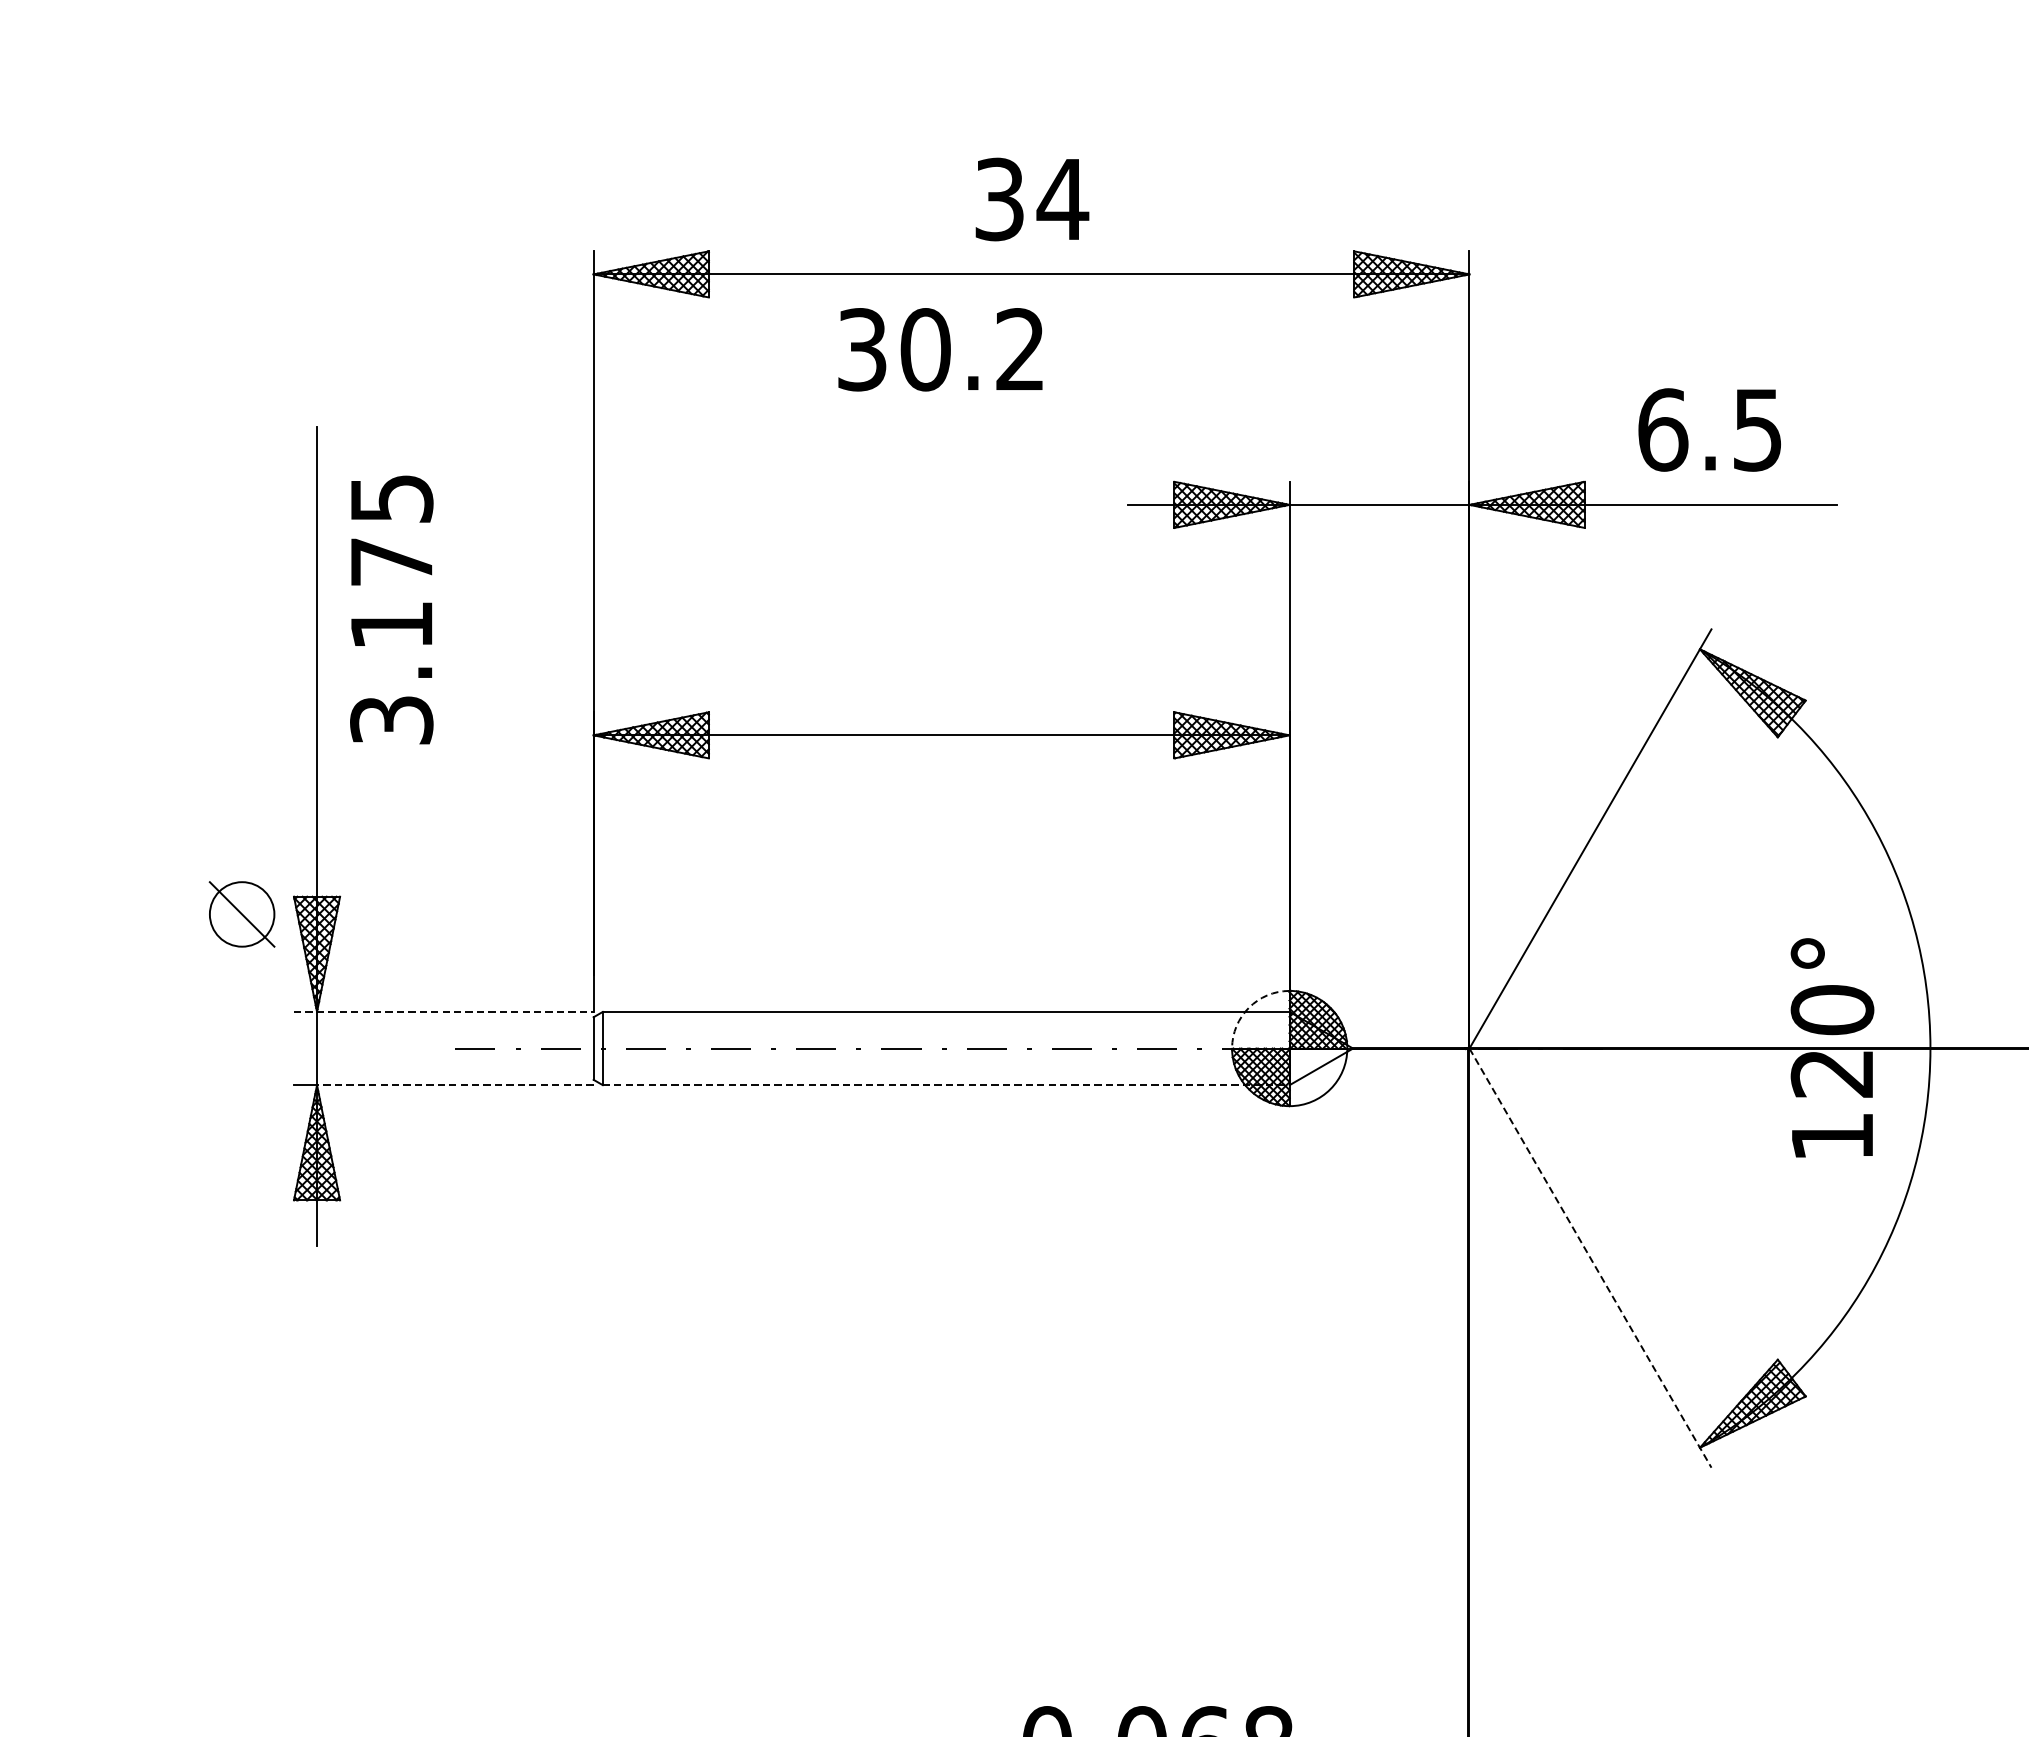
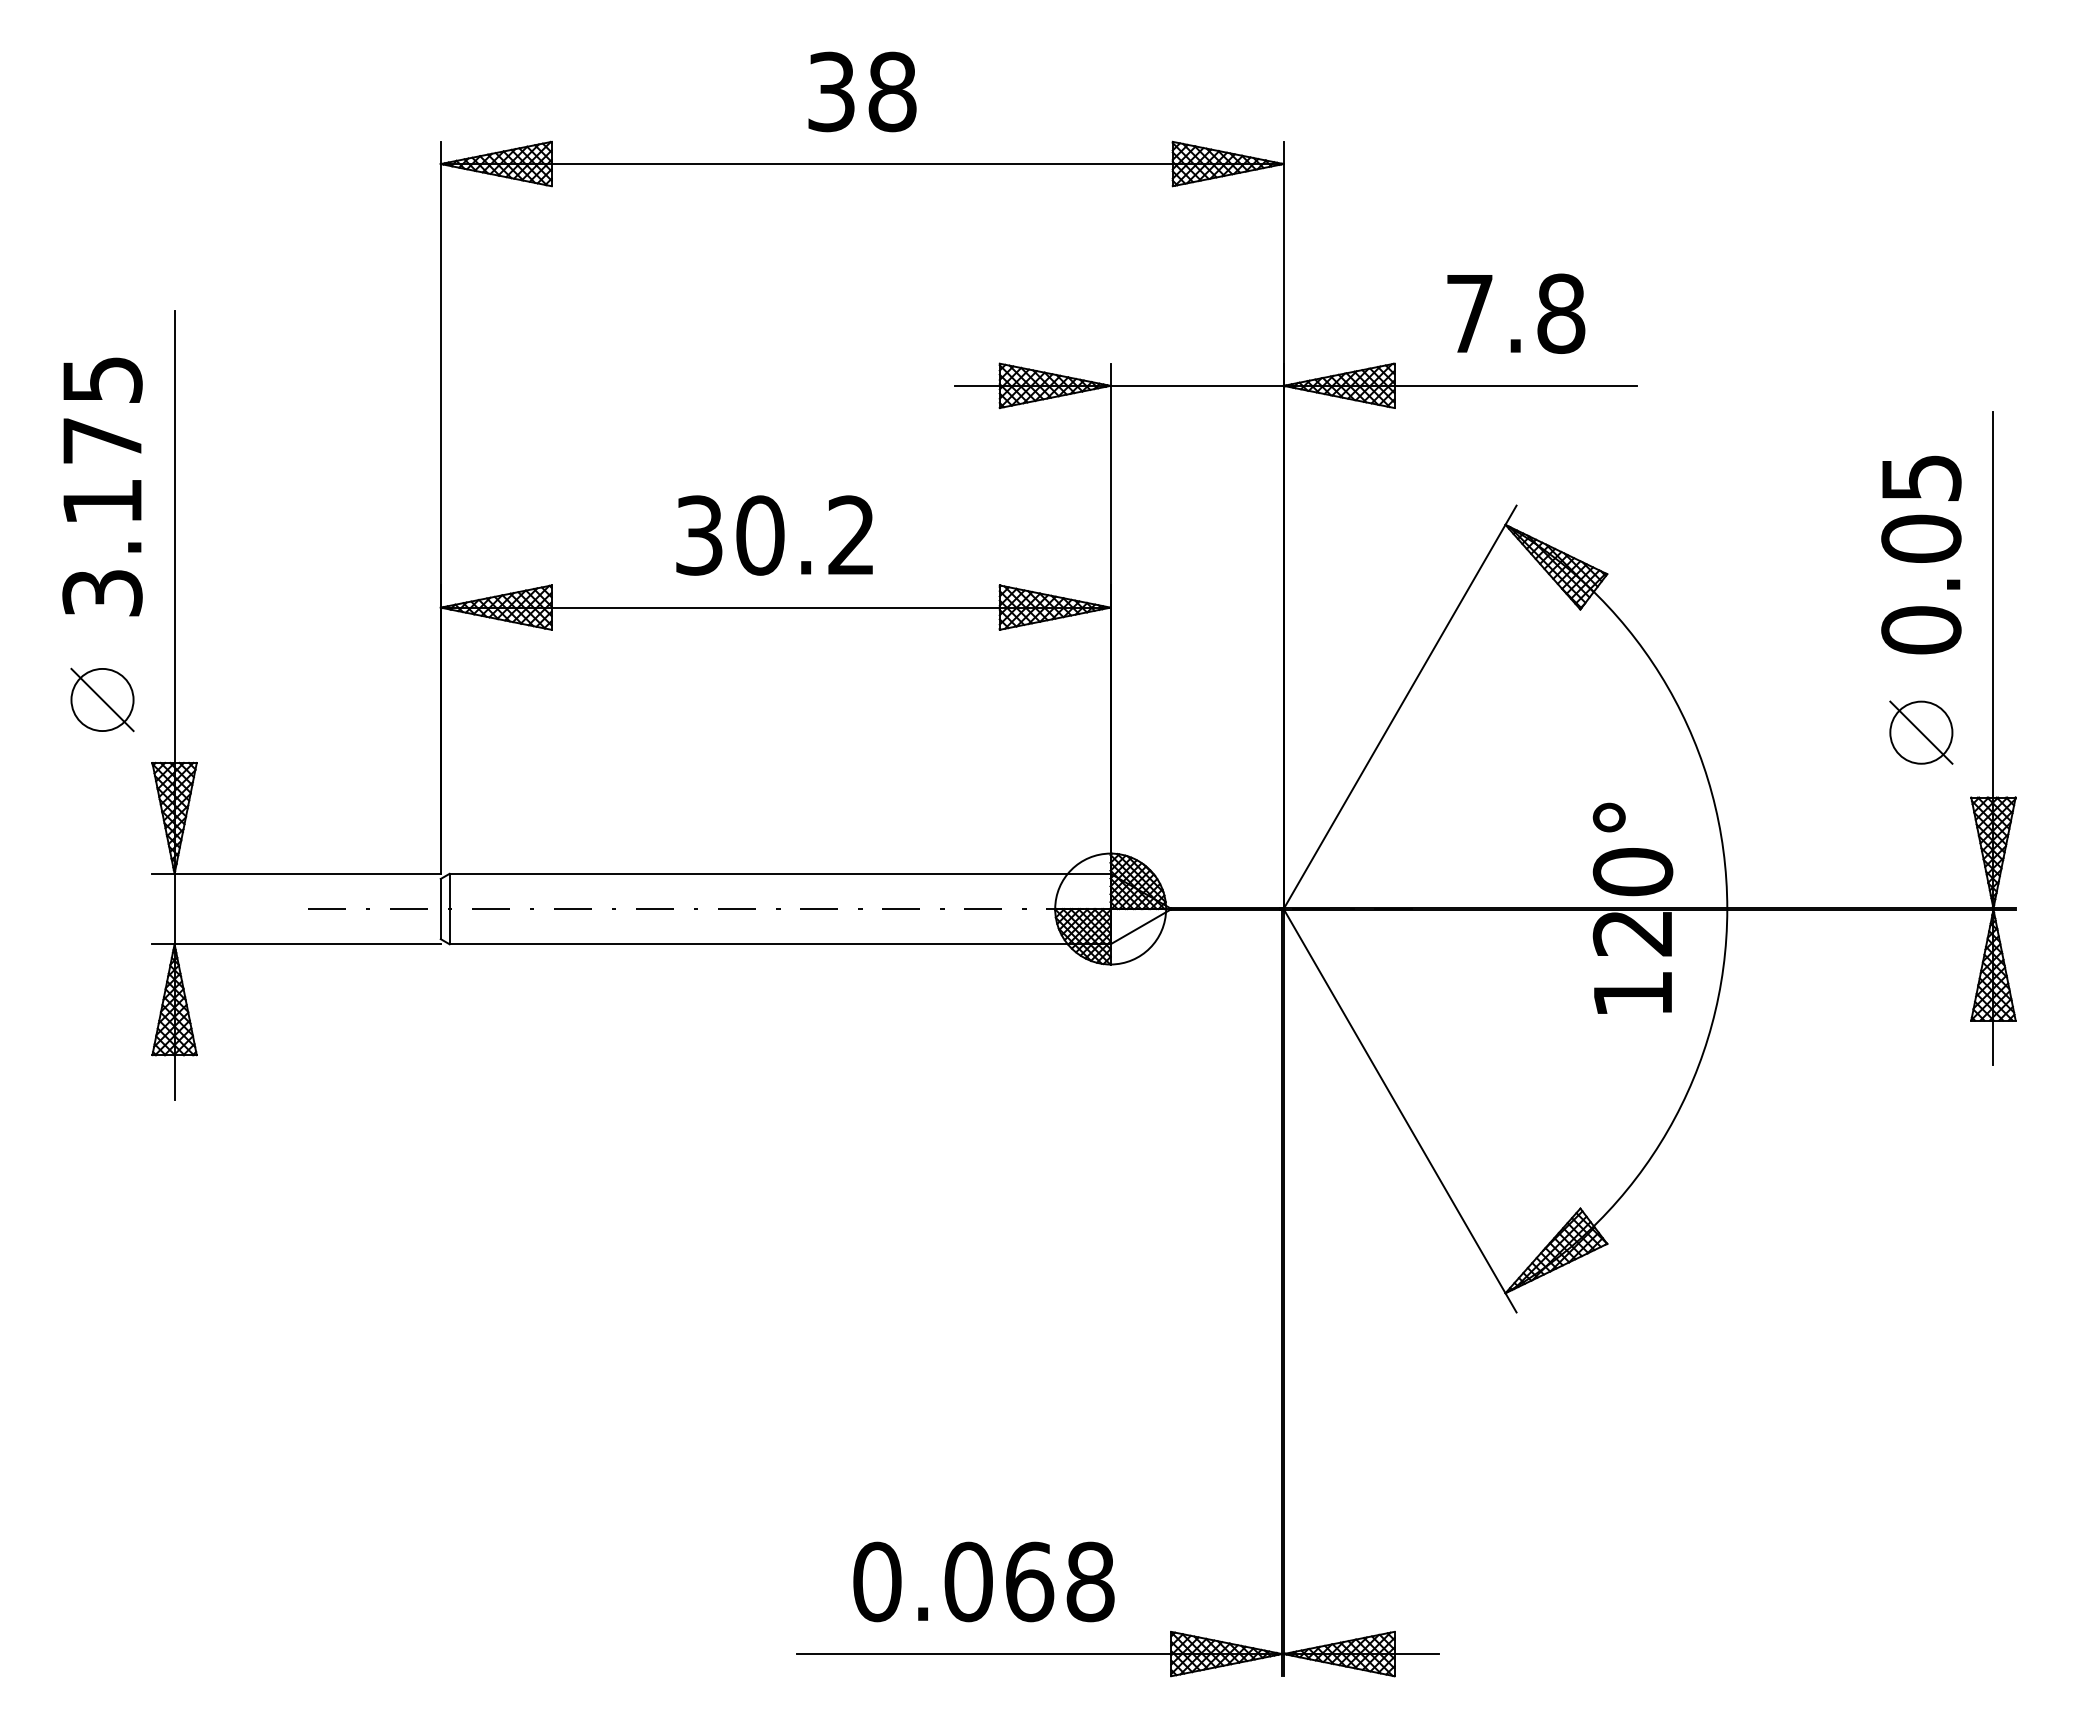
text: (1063, 199) -> (892, 91), 34 -> 38
text: (940, 349) -> (774, 535), moved
text: (1710, 429) -> (1515, 313), 6.5 -> 7.8
text: (391, 609) -> (102, 486), moved
part: (242, 913) -> (102, 699), moved
arc: (1249, 1007) -> (1071, 869), dashed -> solid
line: (444, 1011) -> (297, 873), dashed -> solid
line: (455, 1085) -> (307, 944), dashed -> solid
line: (946, 1085) -> (780, 944), dashed -> solid
line: (1590, 1257) -> (1400, 1110), dashed -> solid

